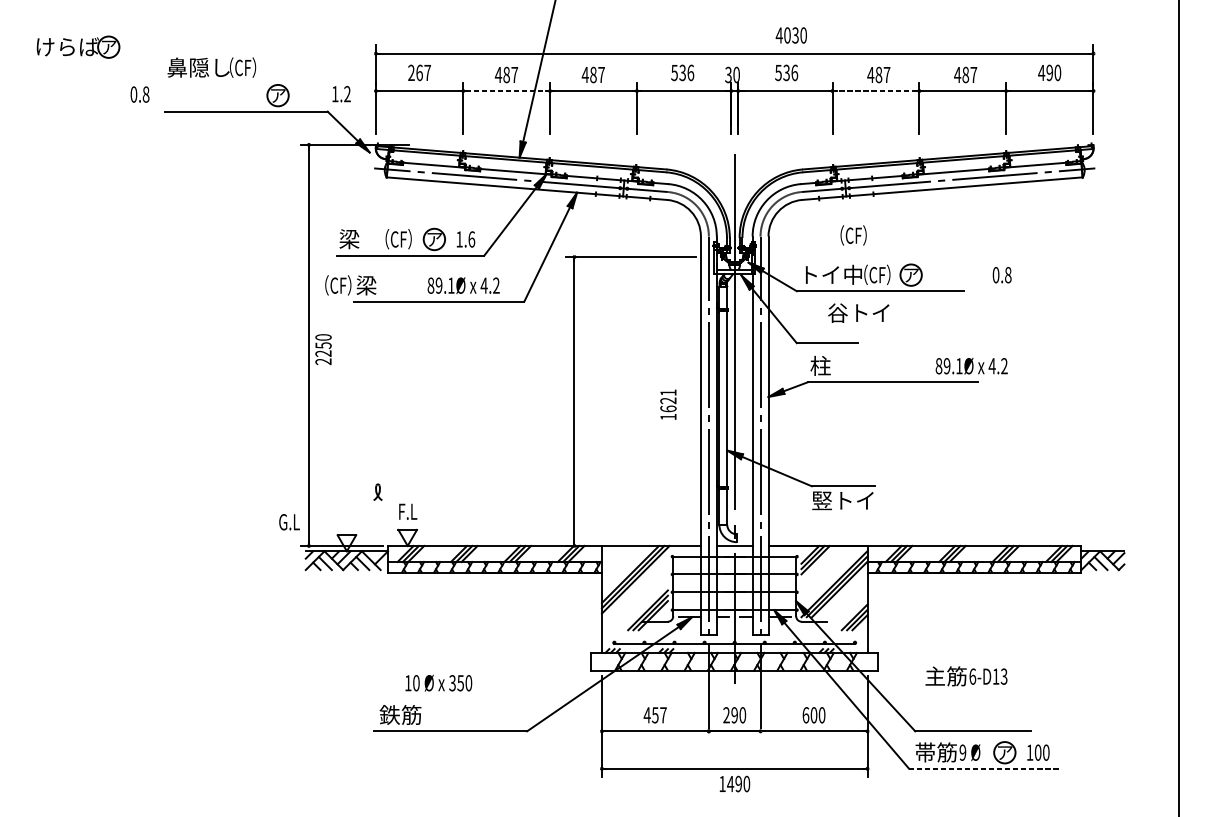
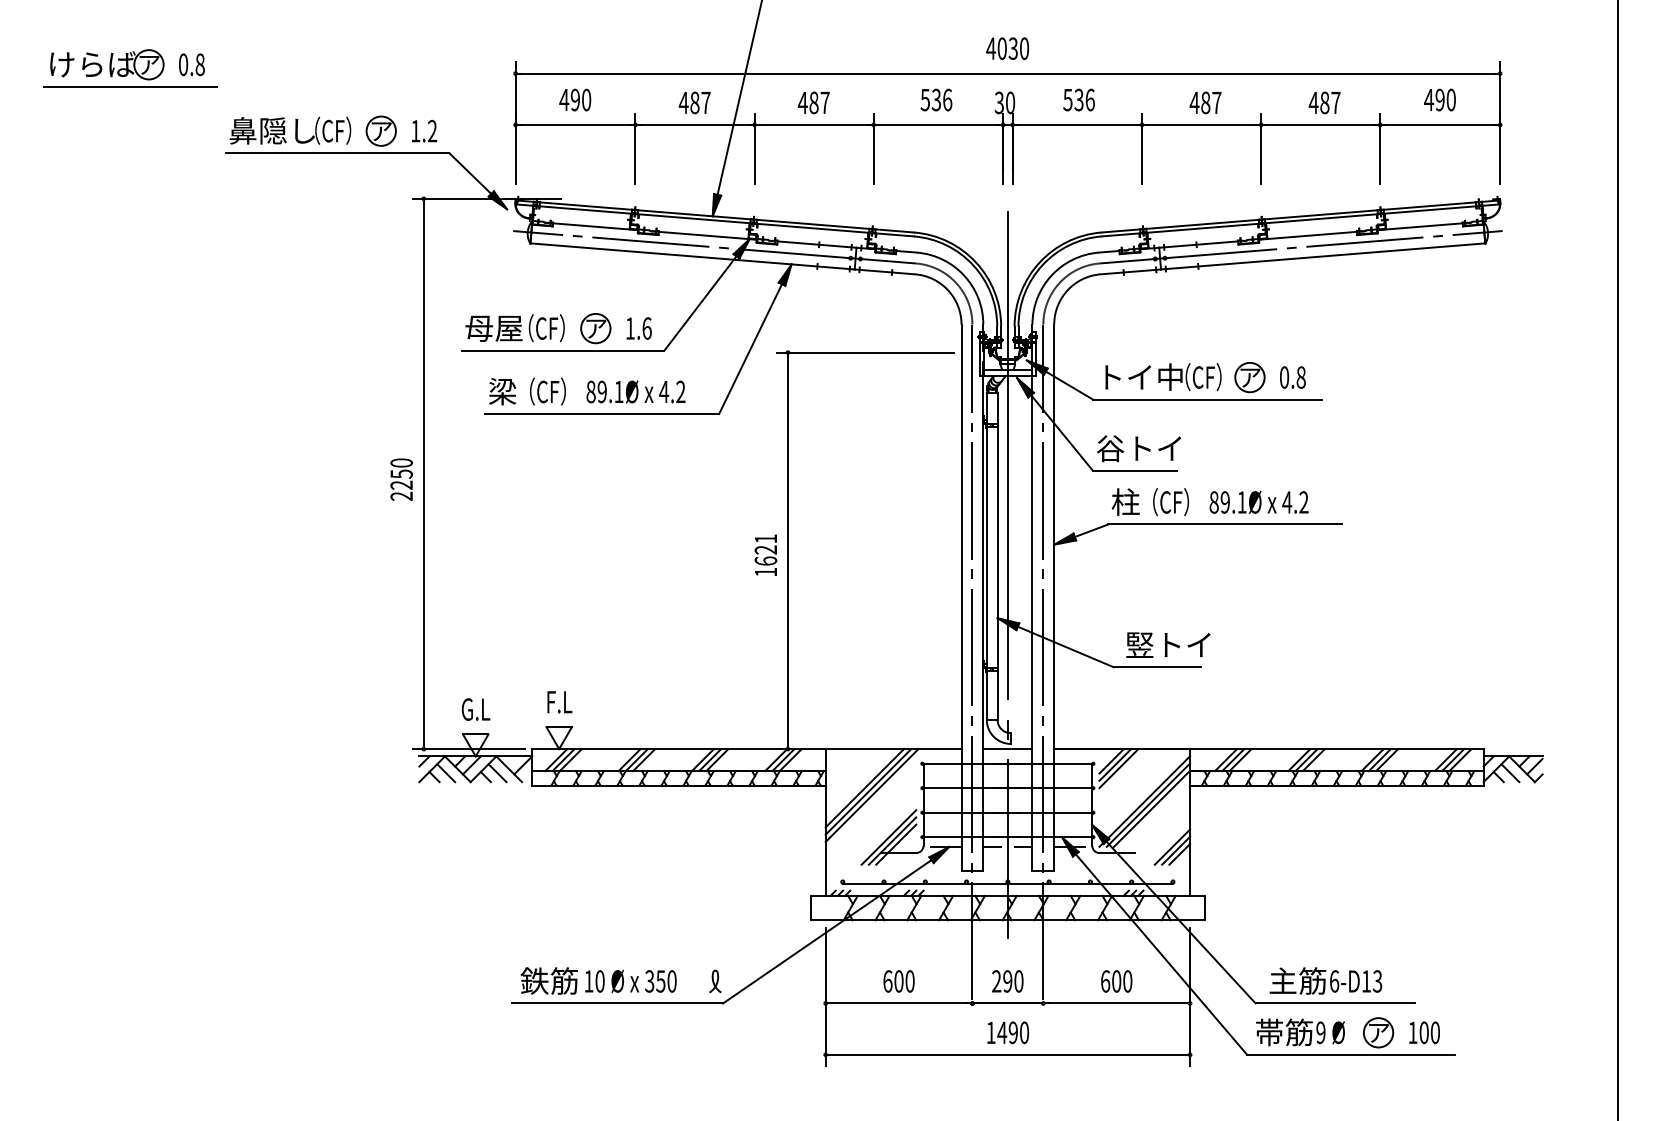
text: (791, 35) -> (1007, 48), moved
line: (95, 63) -> (130, 86), added
text: (211, 67) -> (290, 130), moved
text: (419, 72) -> (575, 99), 267 -> 490
line: (507, 90) -> (695, 124), dashed -> solid
line: (875, 90) -> (1201, 124), dashed -> solid
text: (341, 93) -> (424, 130), moved
text: (139, 94) -> (191, 64), moved
text: (853, 235) -> (1170, 501), moved
text: (359, 238) -> (493, 327), 梁 -> 母屋
text: (1001, 275) -> (1292, 377), moved
text: (337, 285) -> (547, 391), moved
text: (859, 313) -> (1139, 448), moved
text: (323, 349) -> (401, 479), moved
text: (971, 366) -> (1258, 502), moved
text: (668, 404) -> (765, 554), moved
part: (378, 492) -> (715, 981), moved
text: (843, 500) -> (1168, 644), moved
text: (289, 522) -> (475, 709), moved
text: (966, 675) -> (1325, 980), moved
text: (438, 683) -> (630, 981), moved
text: (655, 715) -> (898, 981), 457 -> 600
line: (985, 768) -> (1351, 1054), dashed -> solid
text: (735, 783) -> (1008, 1032), moved

